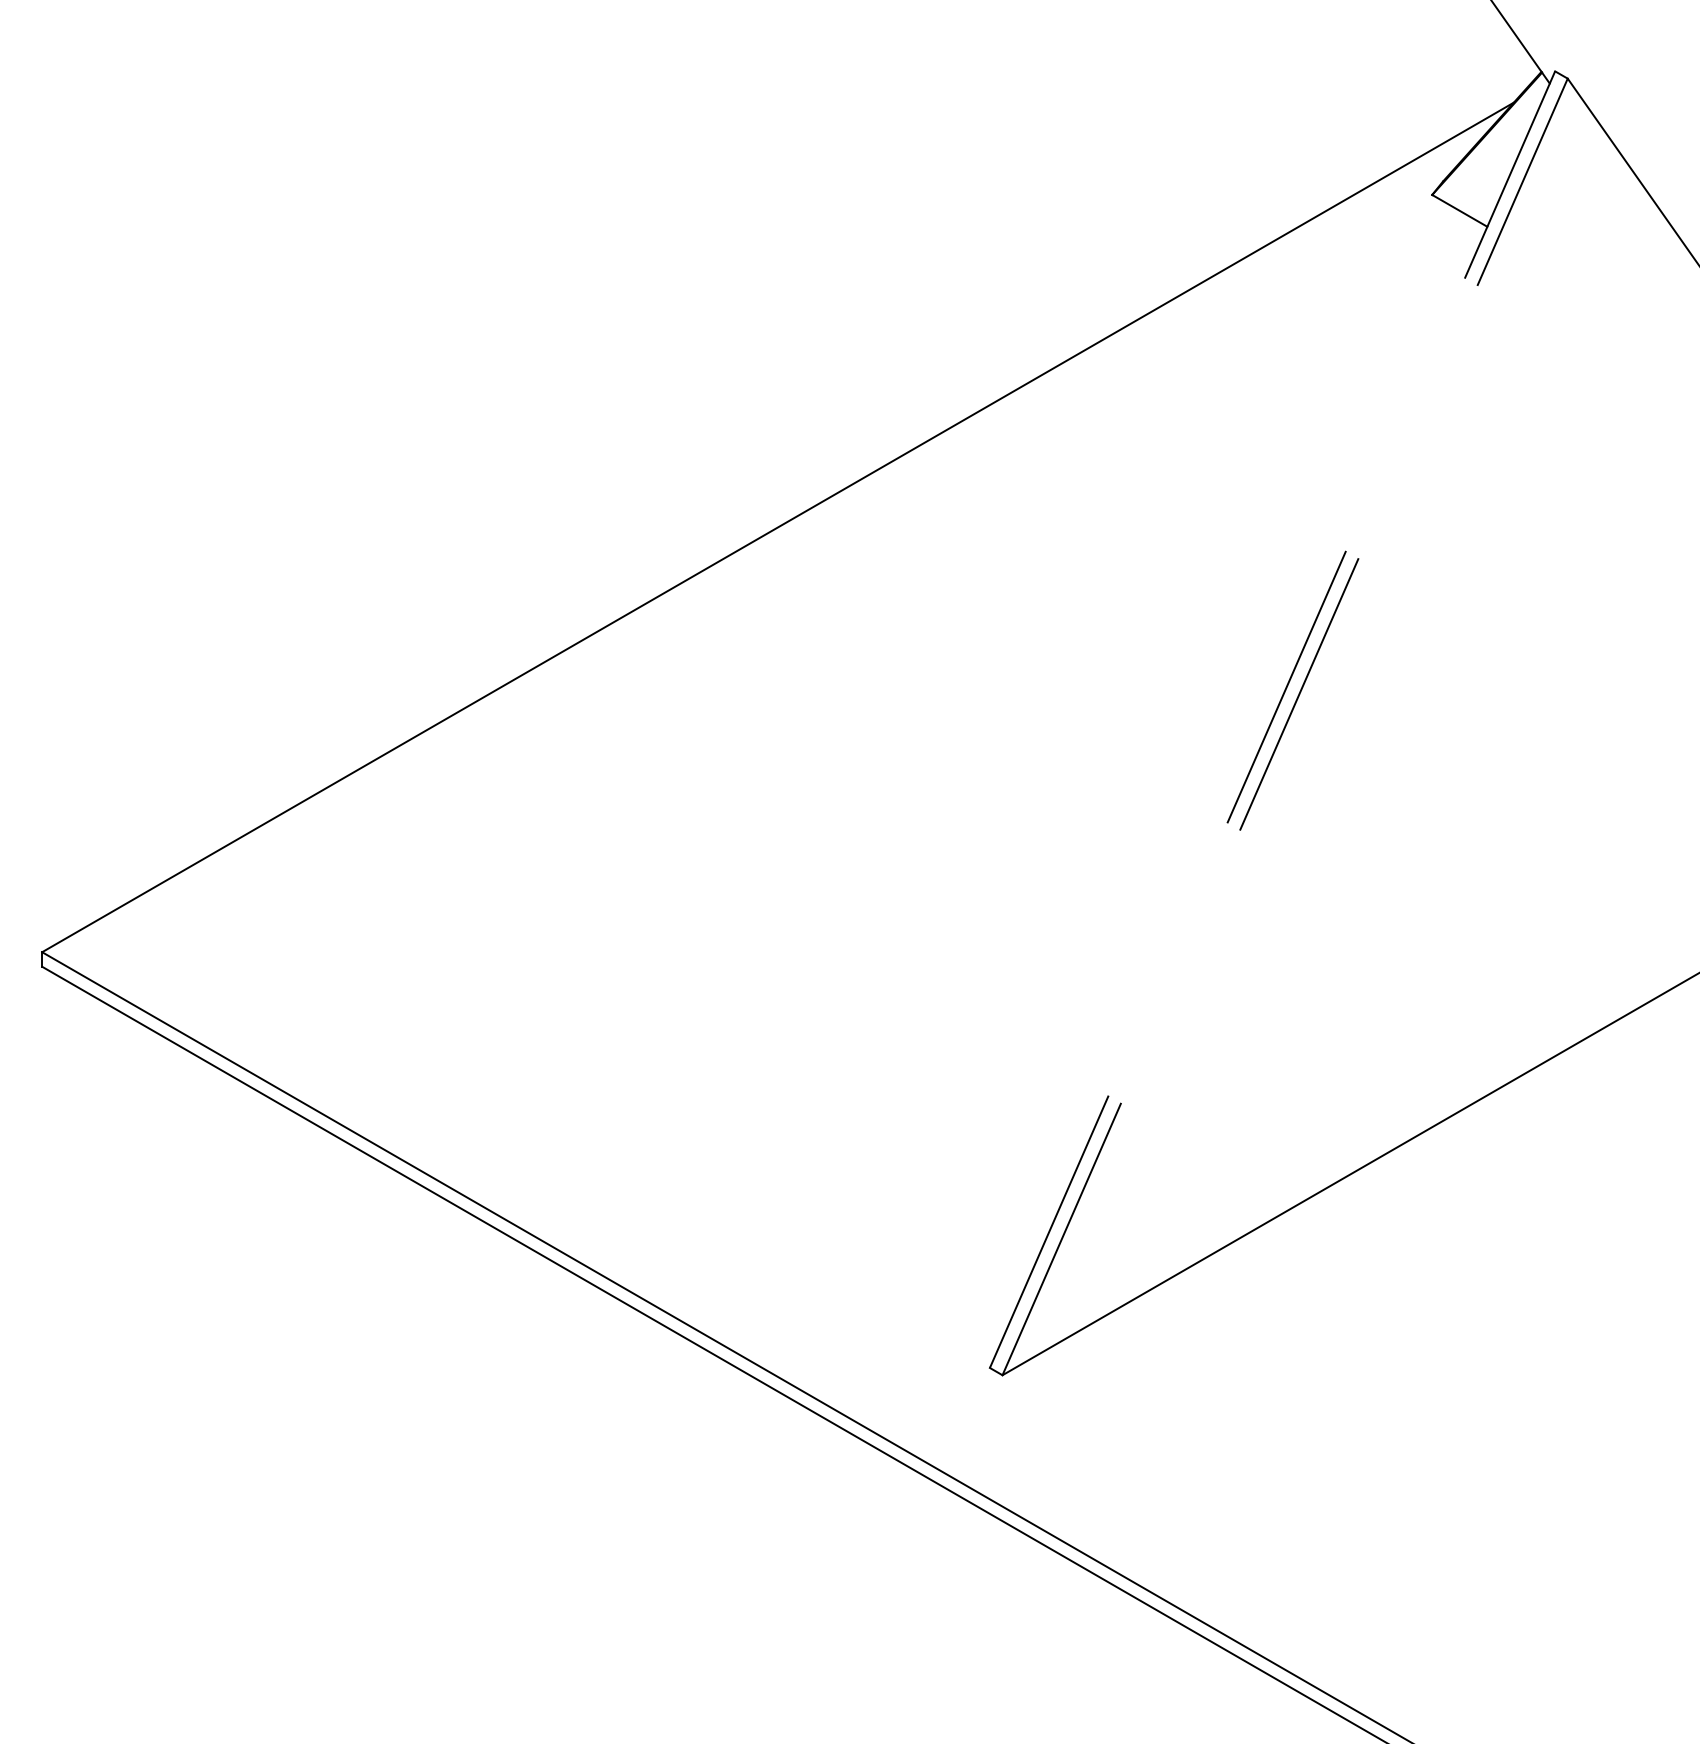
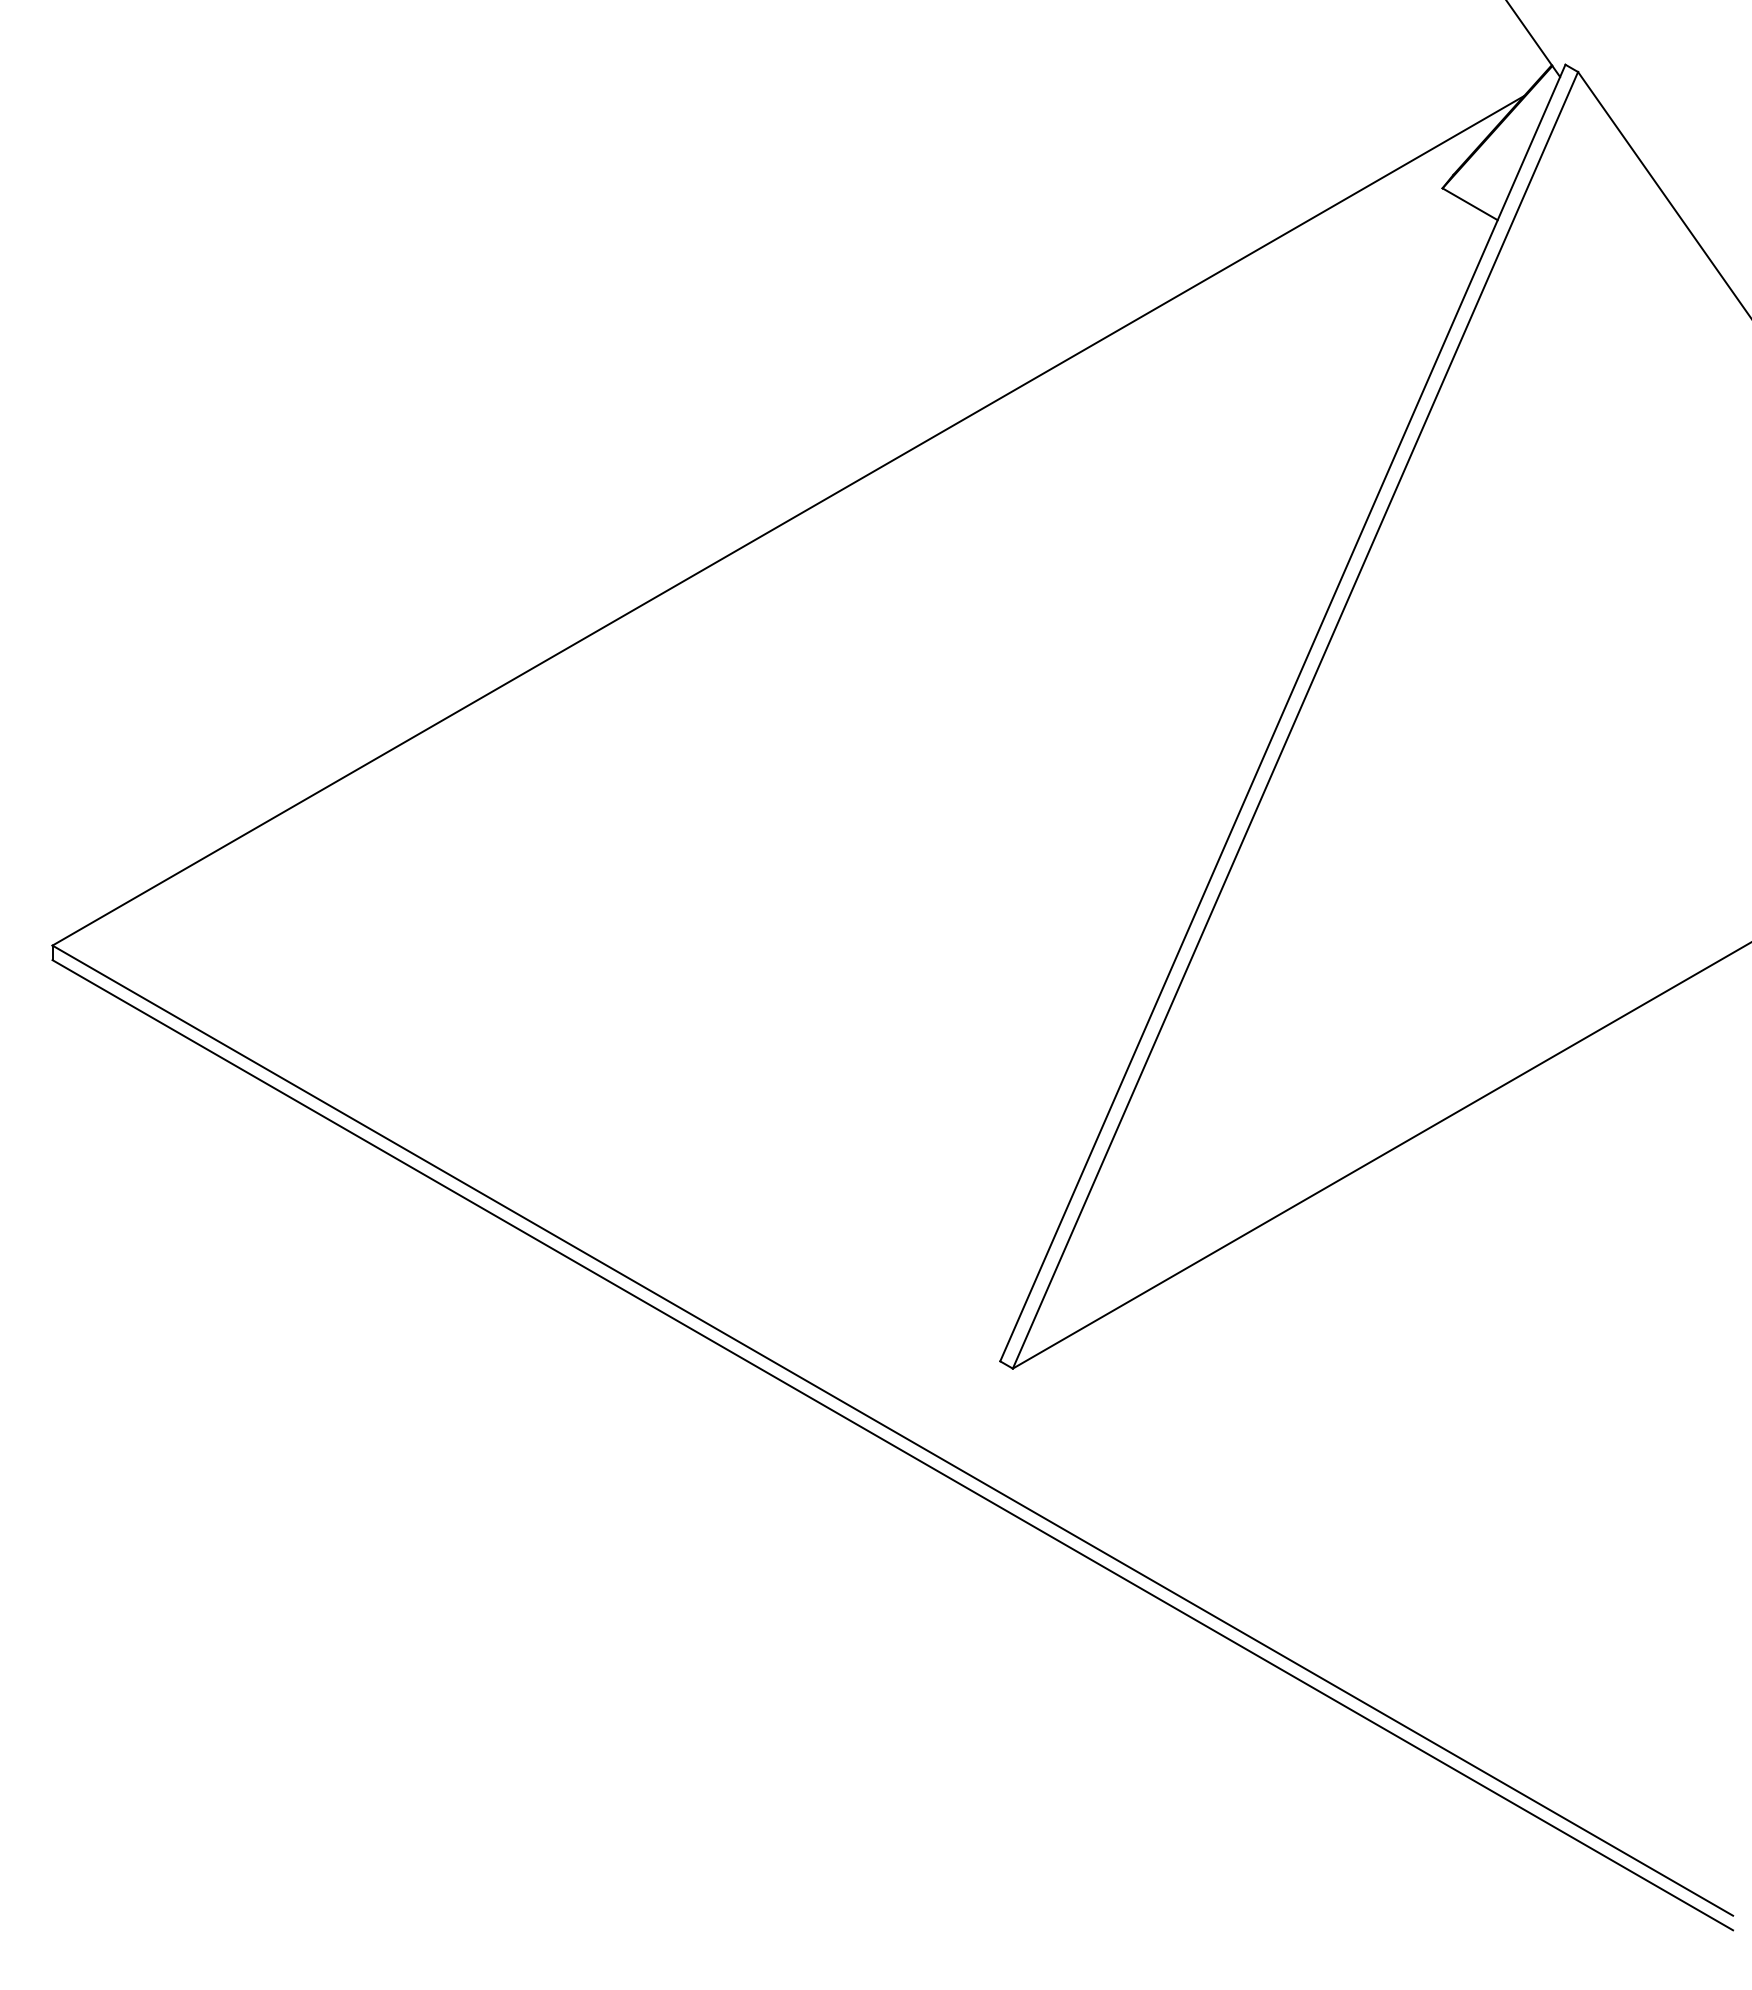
line: (1273, 719) -> (1283, 712), dashed -> solid
line: (1285, 726) -> (1295, 719), dashed -> solid

